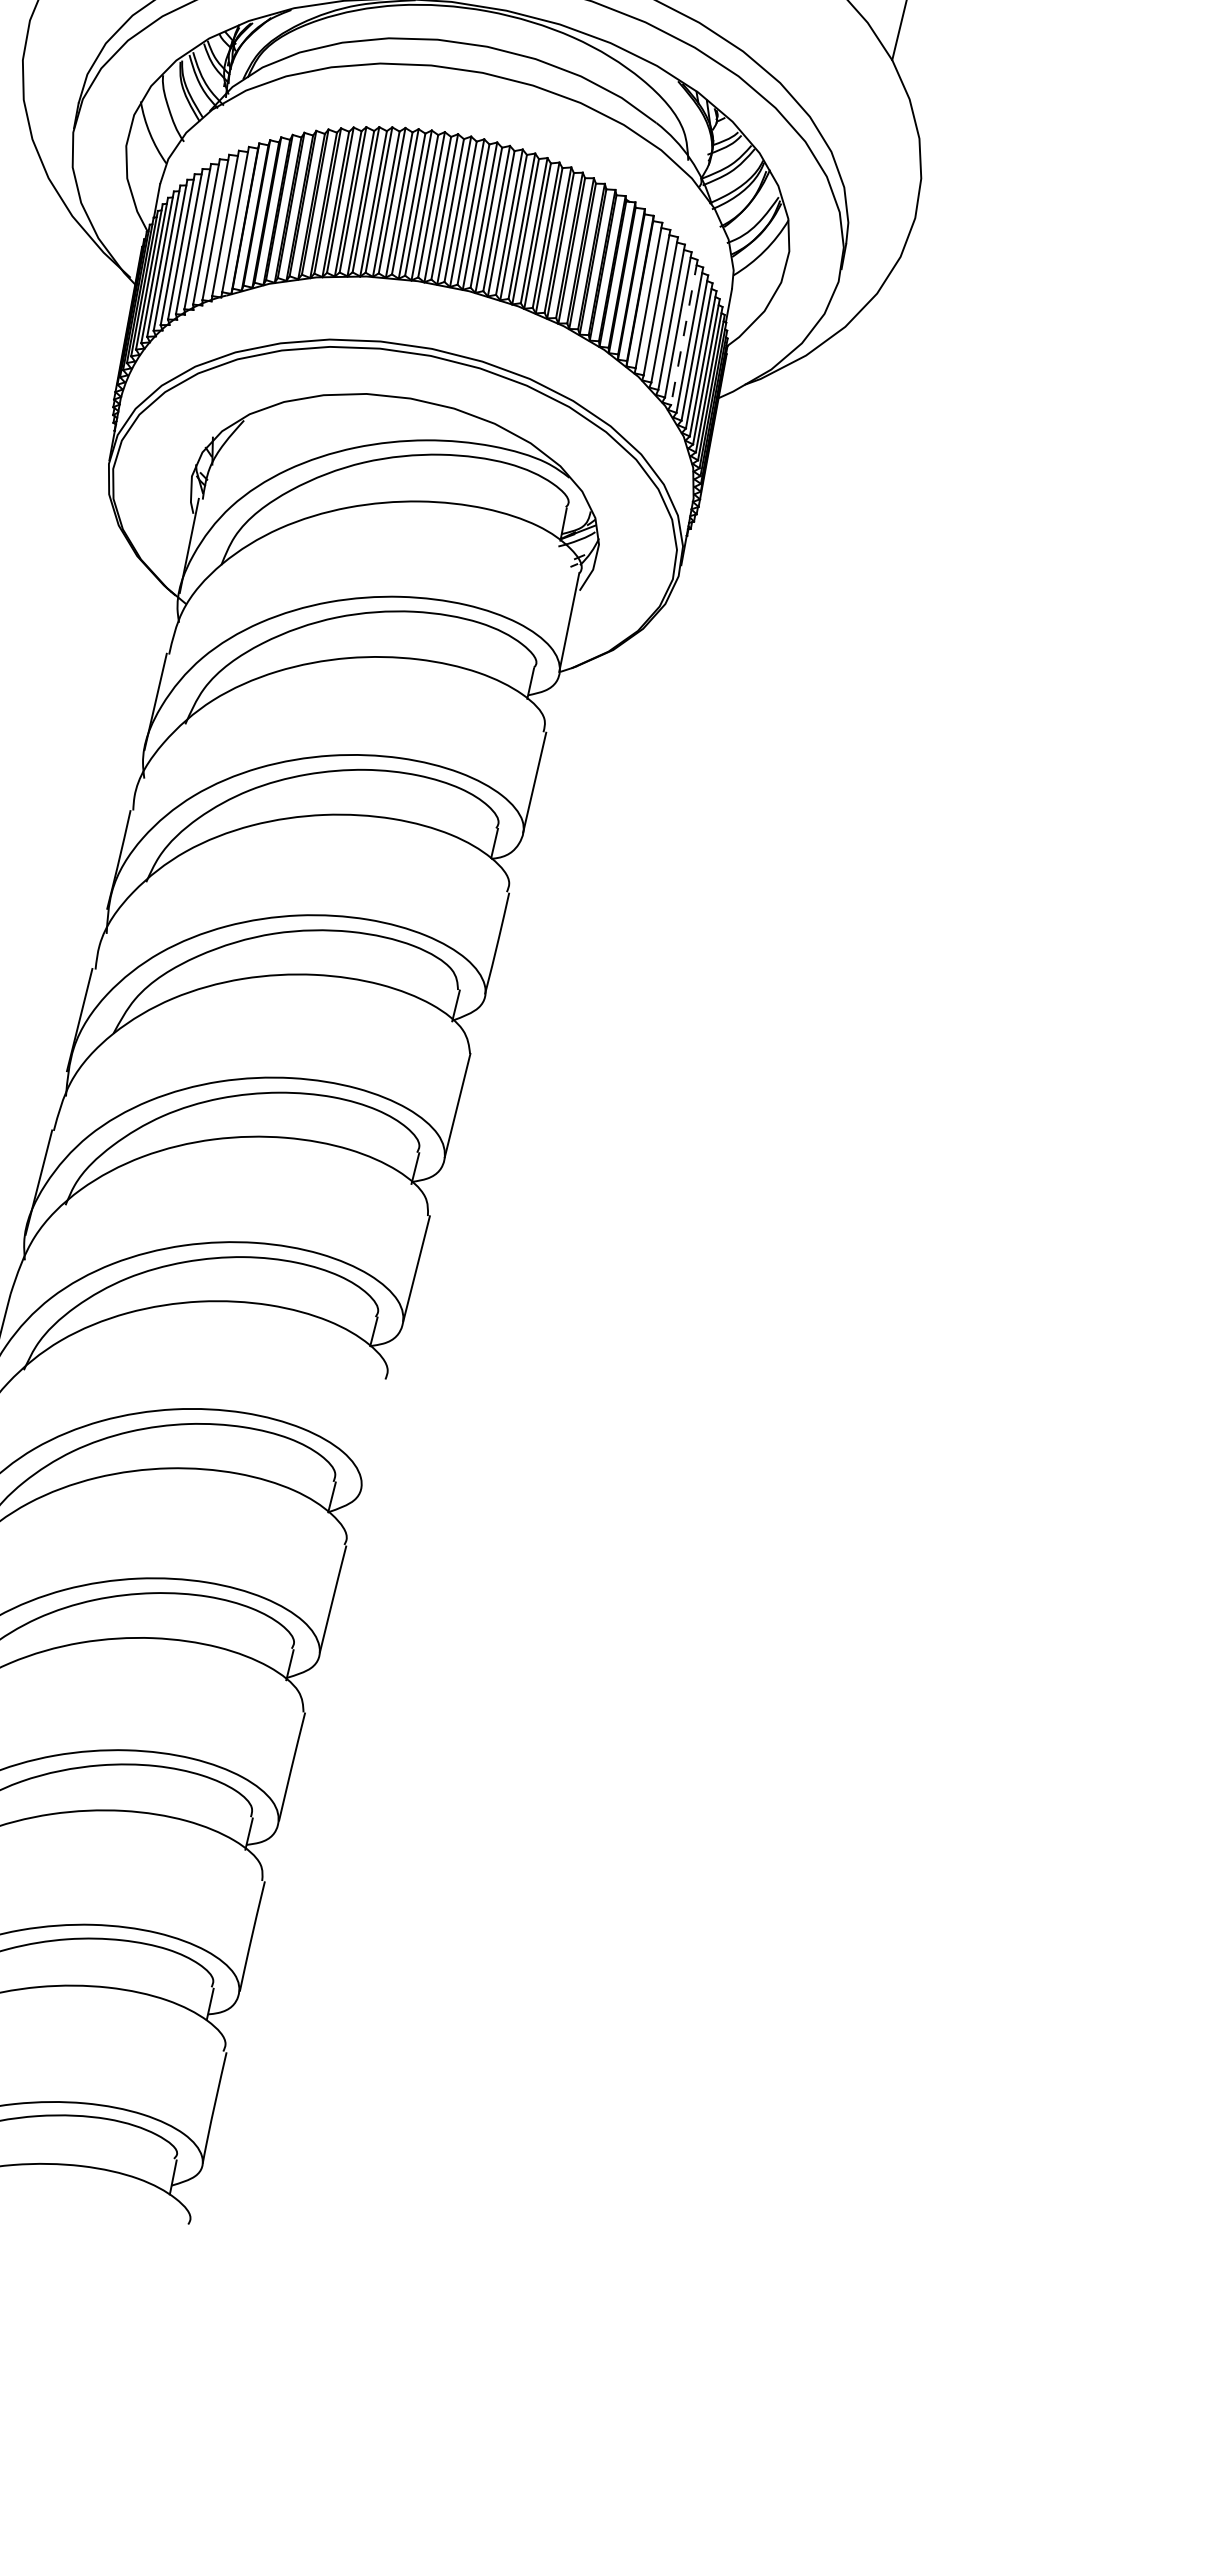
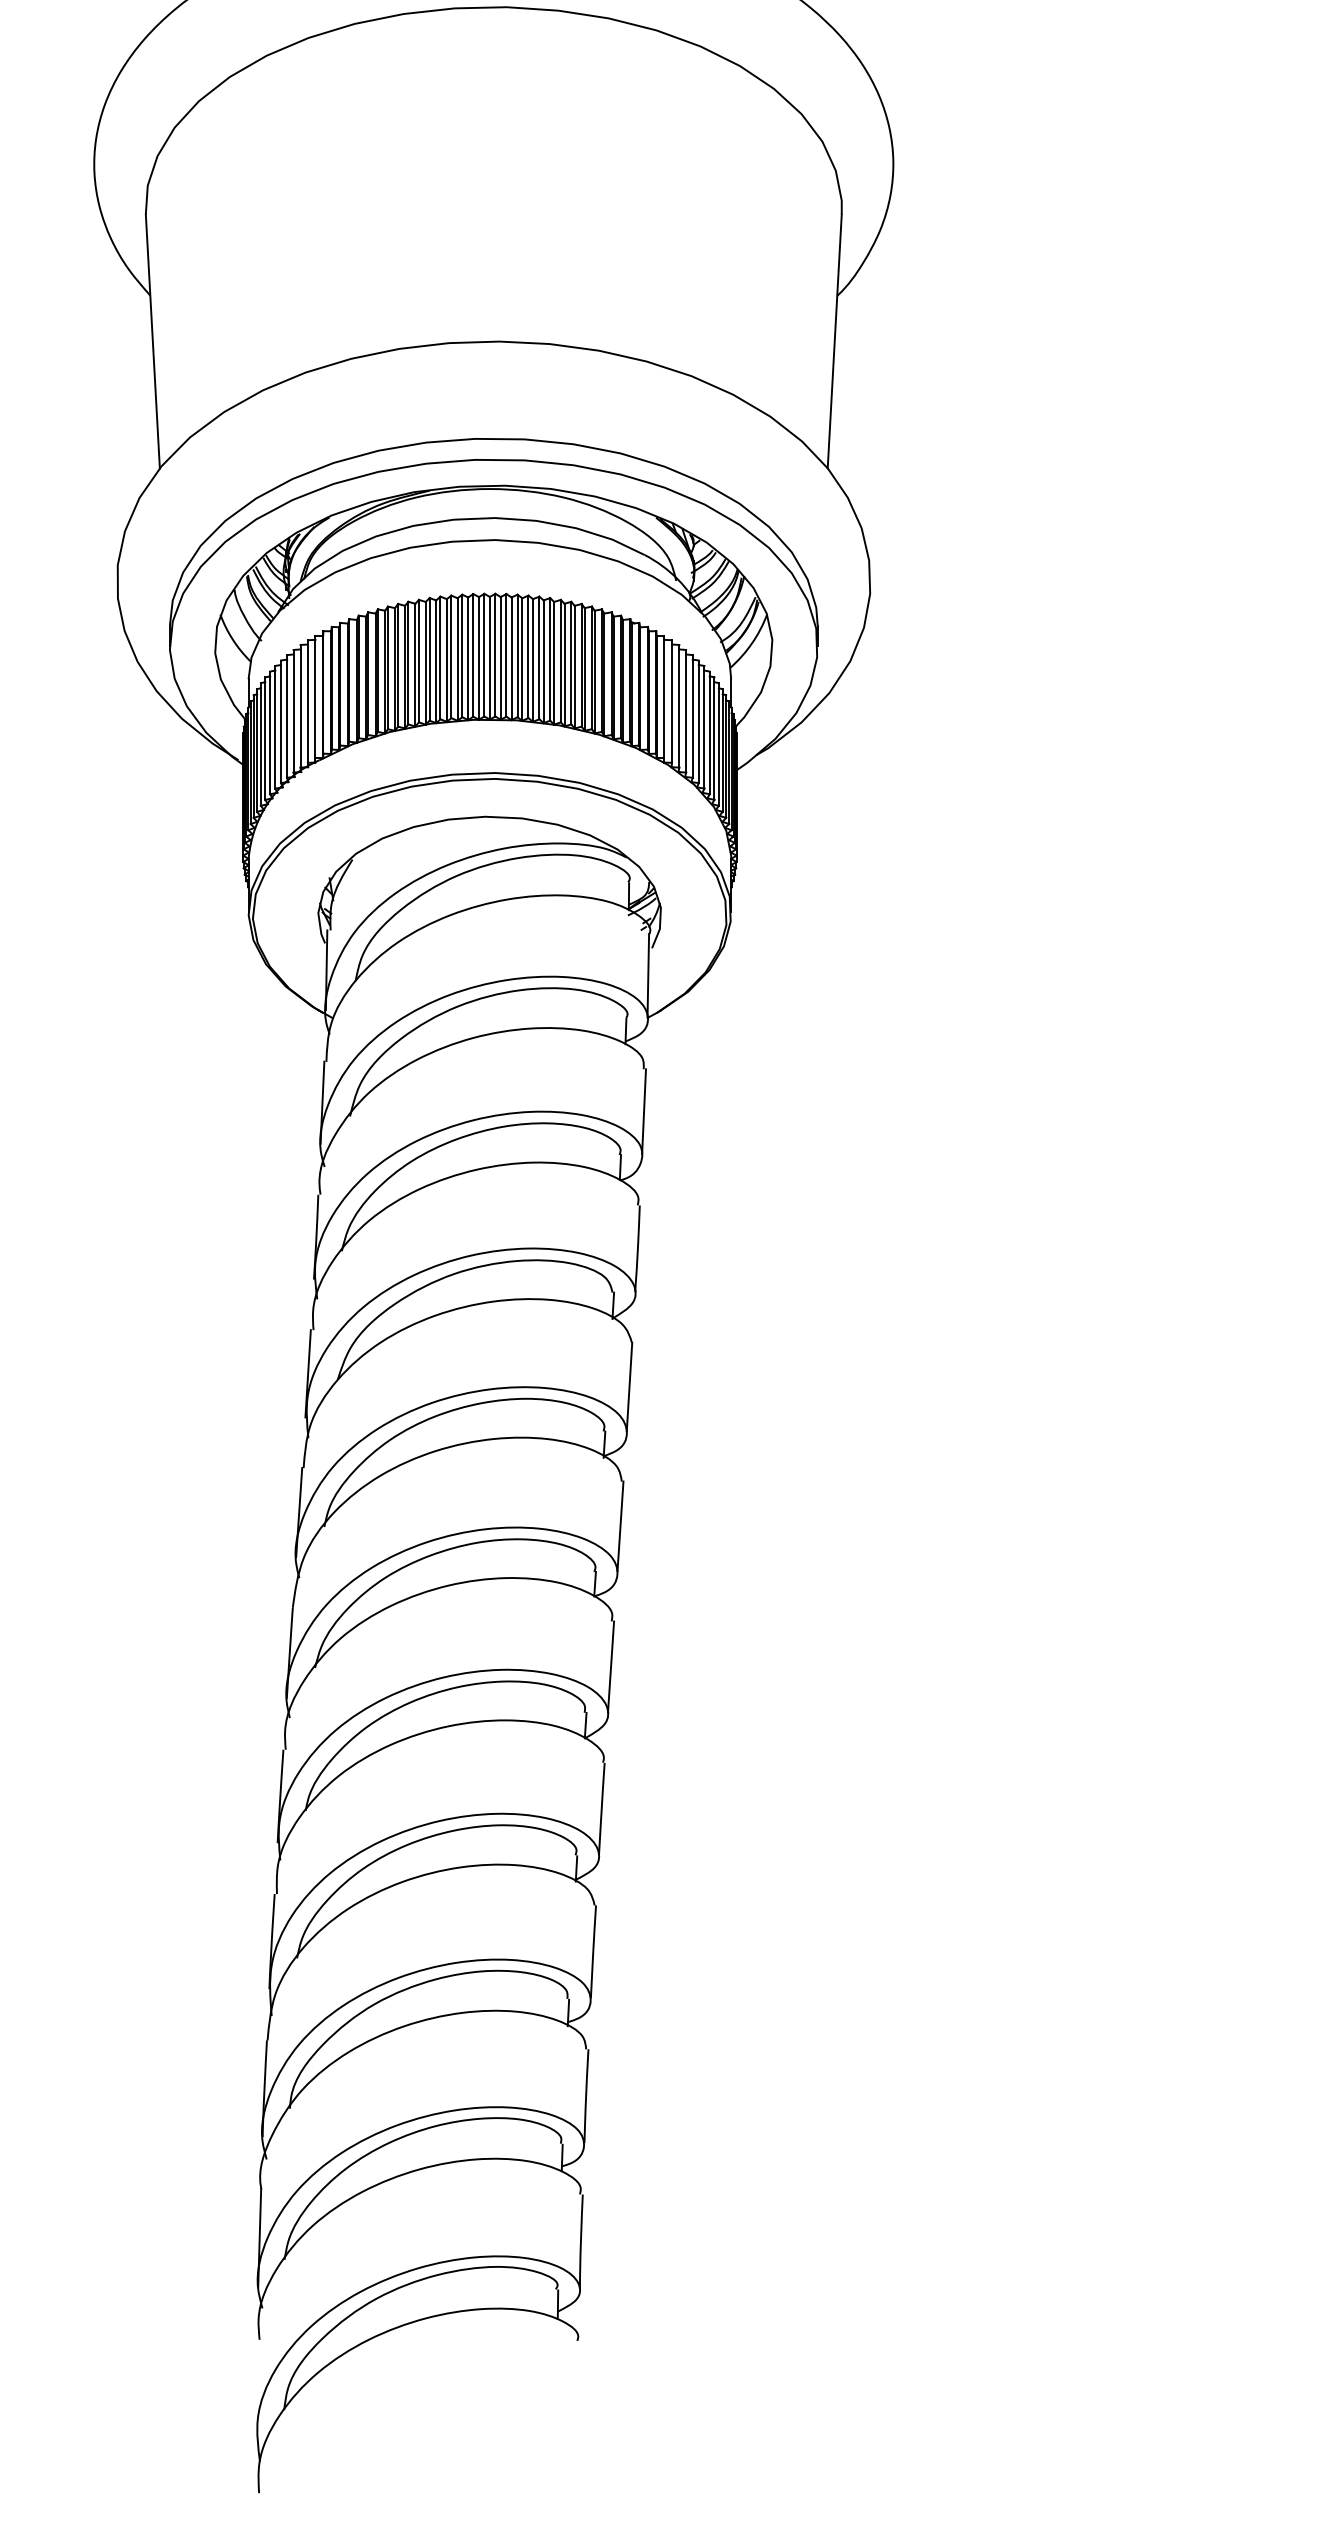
line: (683, 333) -> (698, 722), dashed -> solid
line: (375, 1432) -> (611, 1666), added

